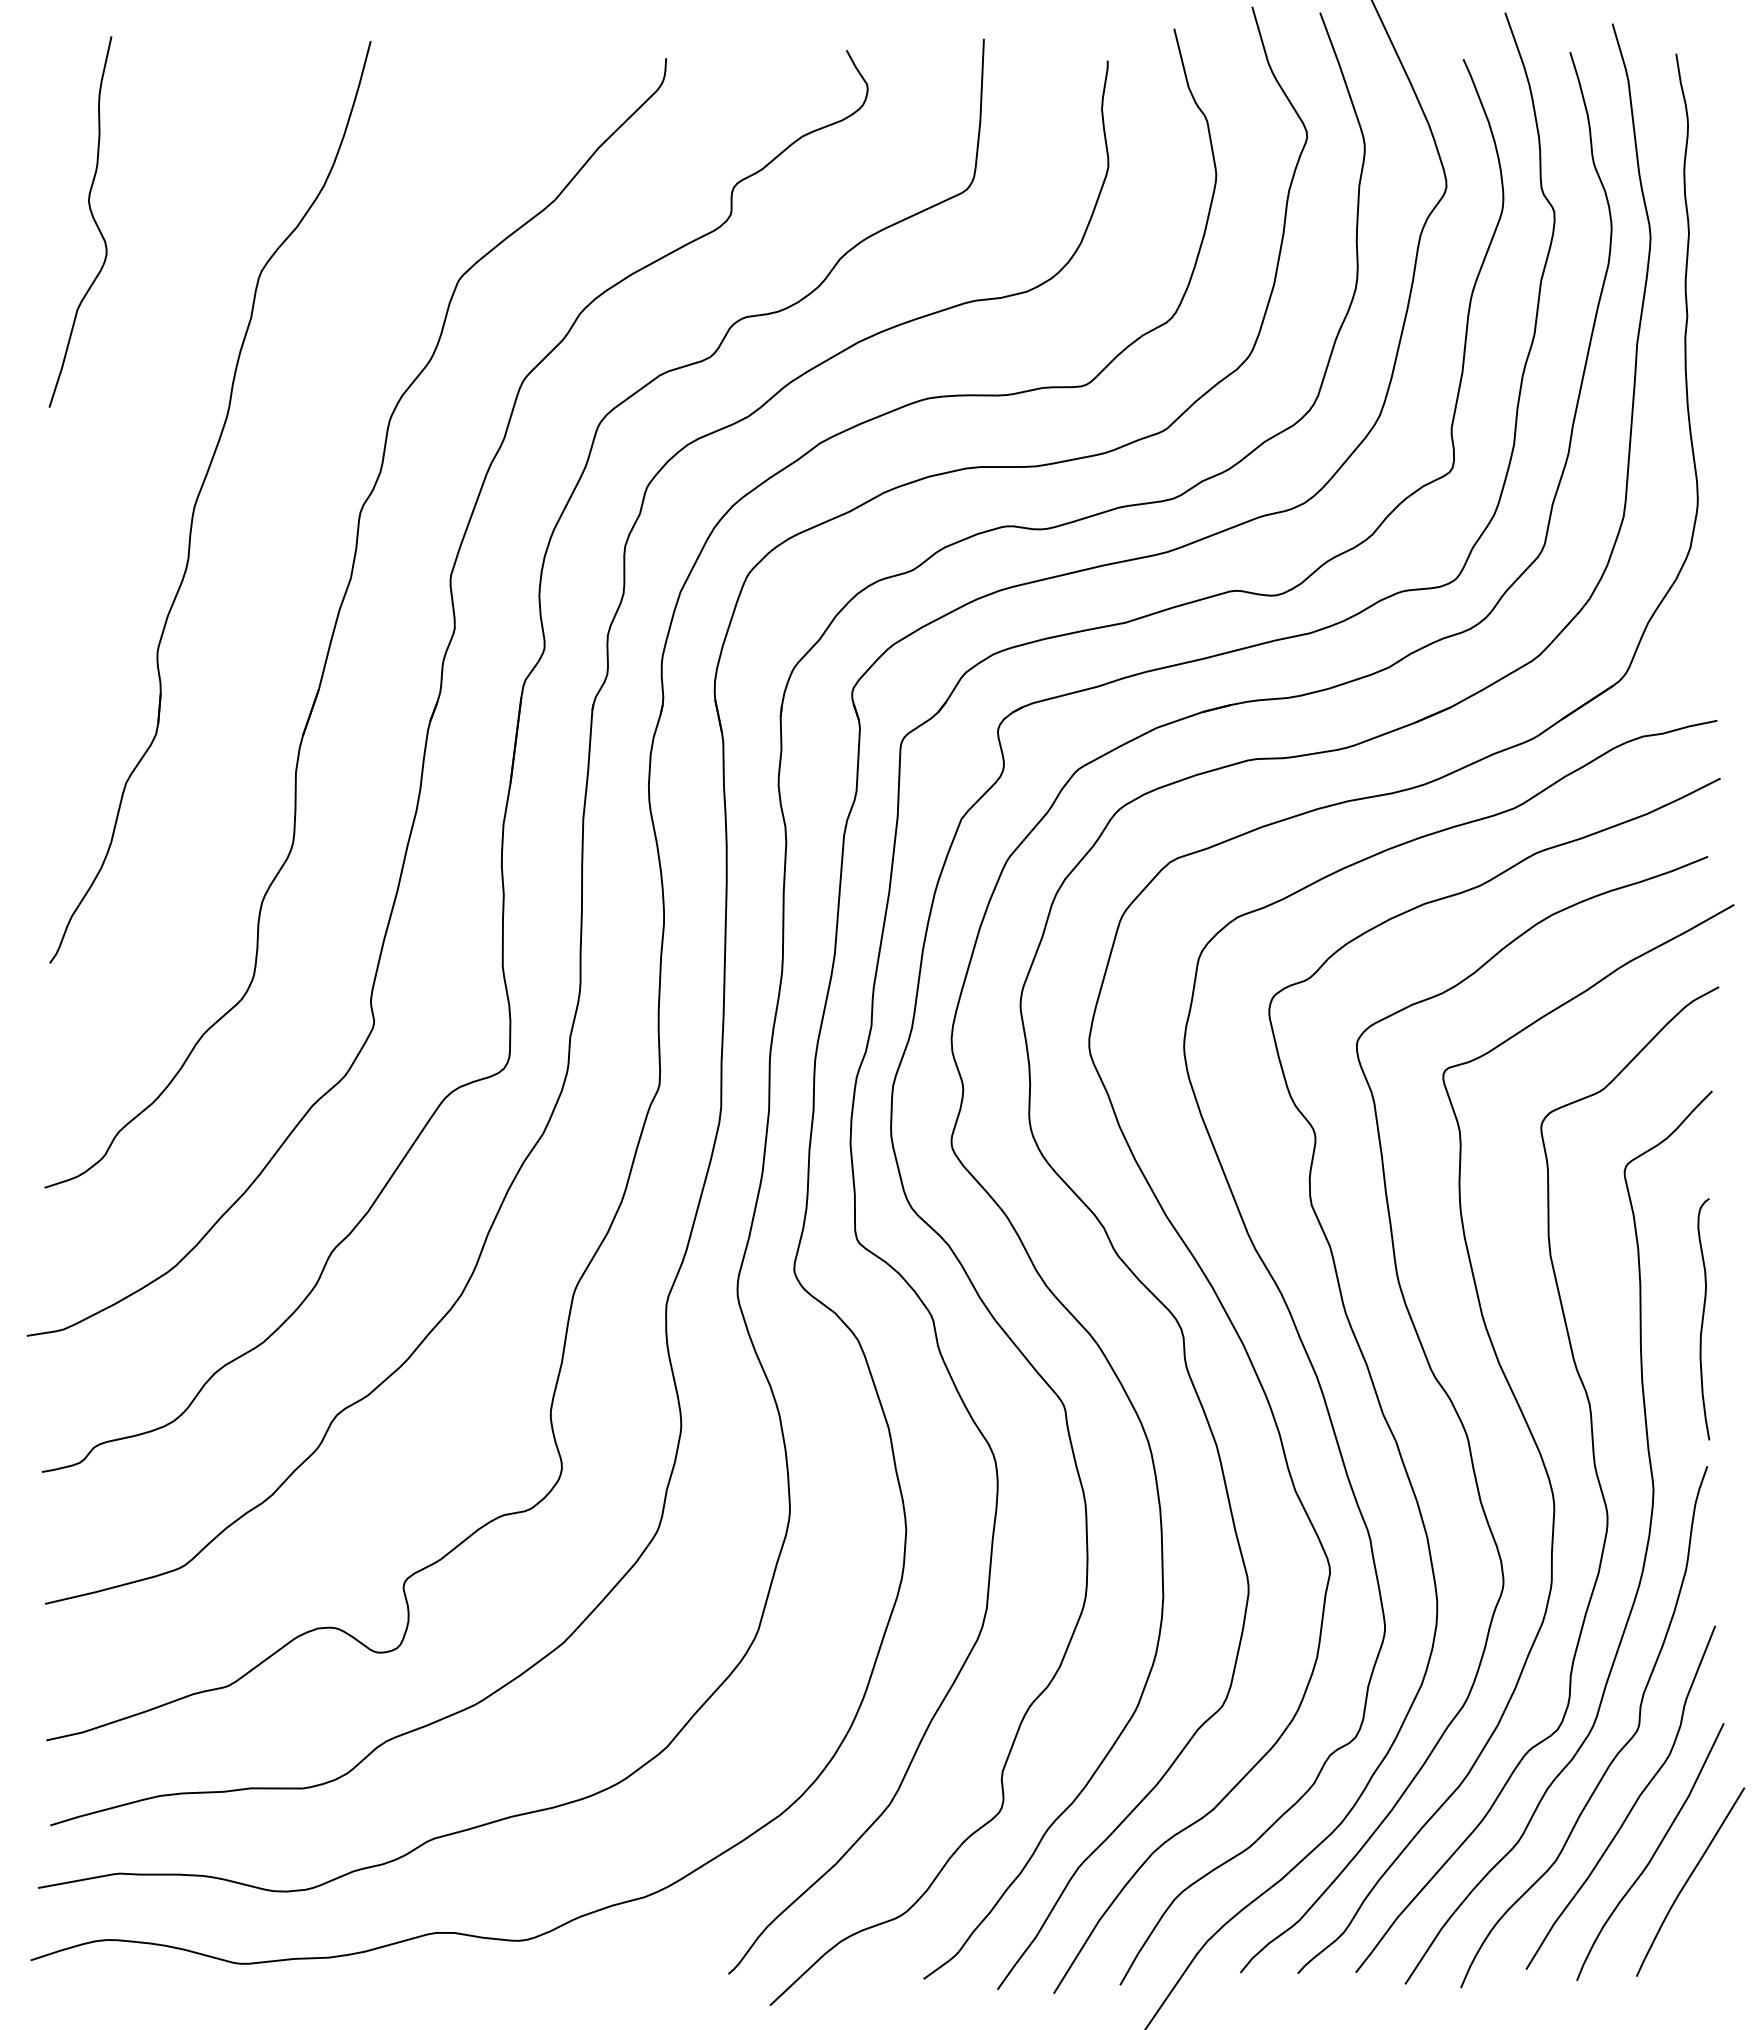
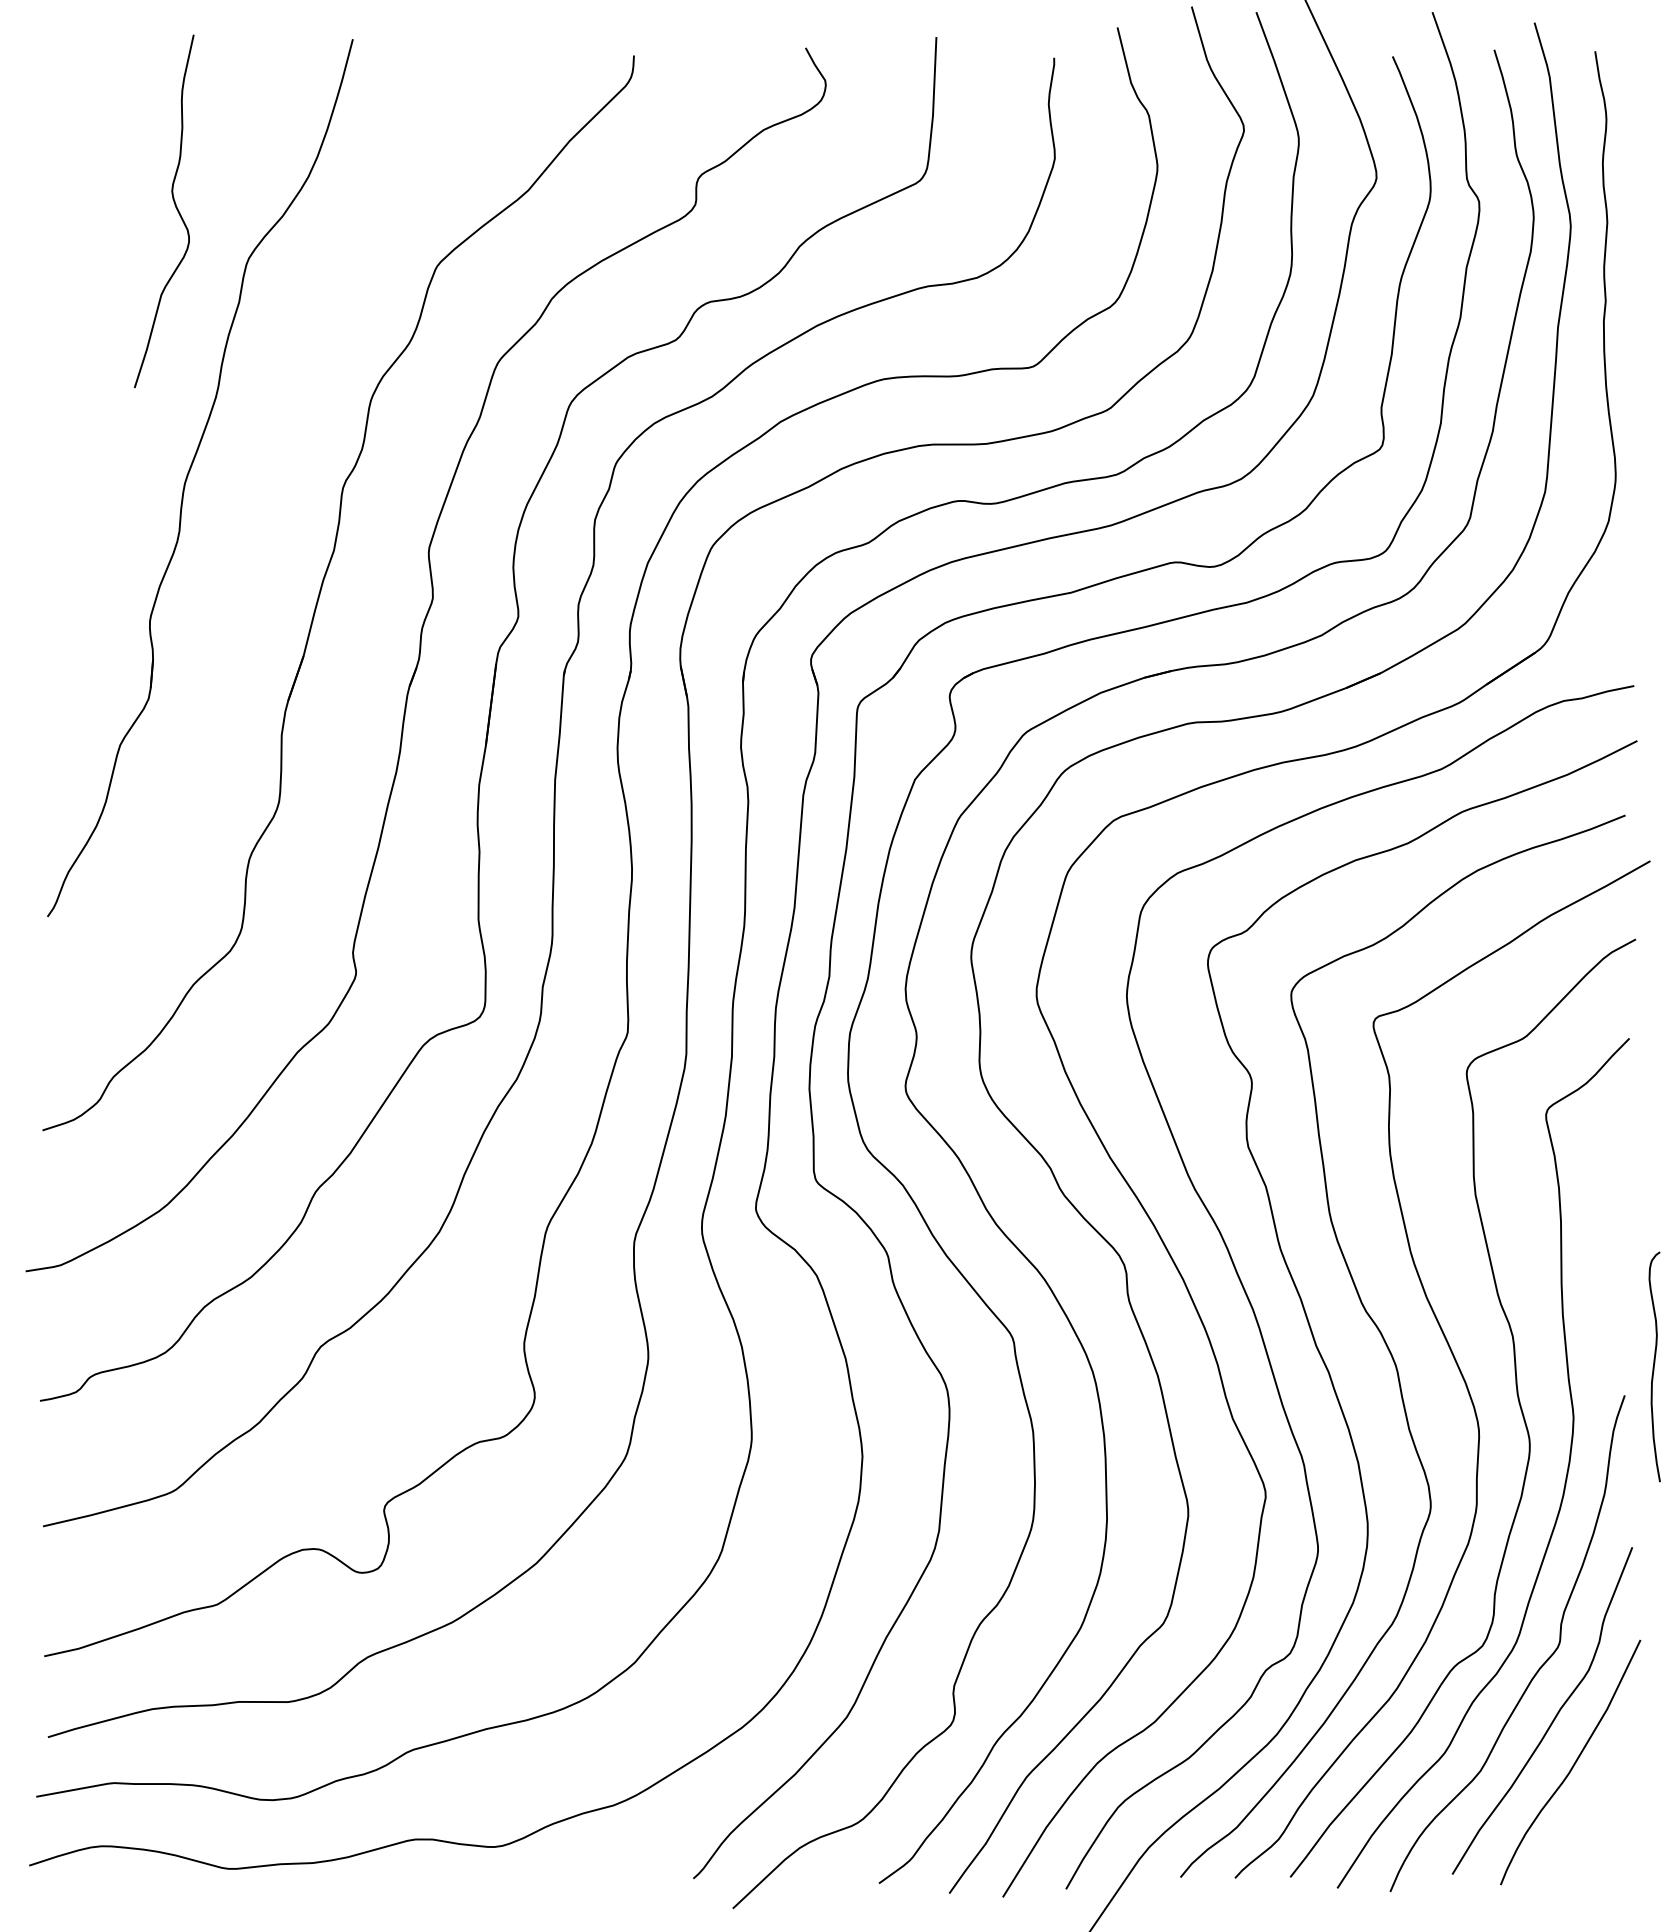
curve: (91, 216) -> (174, 206), moved
curve: (1703, 1319) -> (1654, 1367), moved
curve: (1689, 1879) -> (1607, 1788), removed

